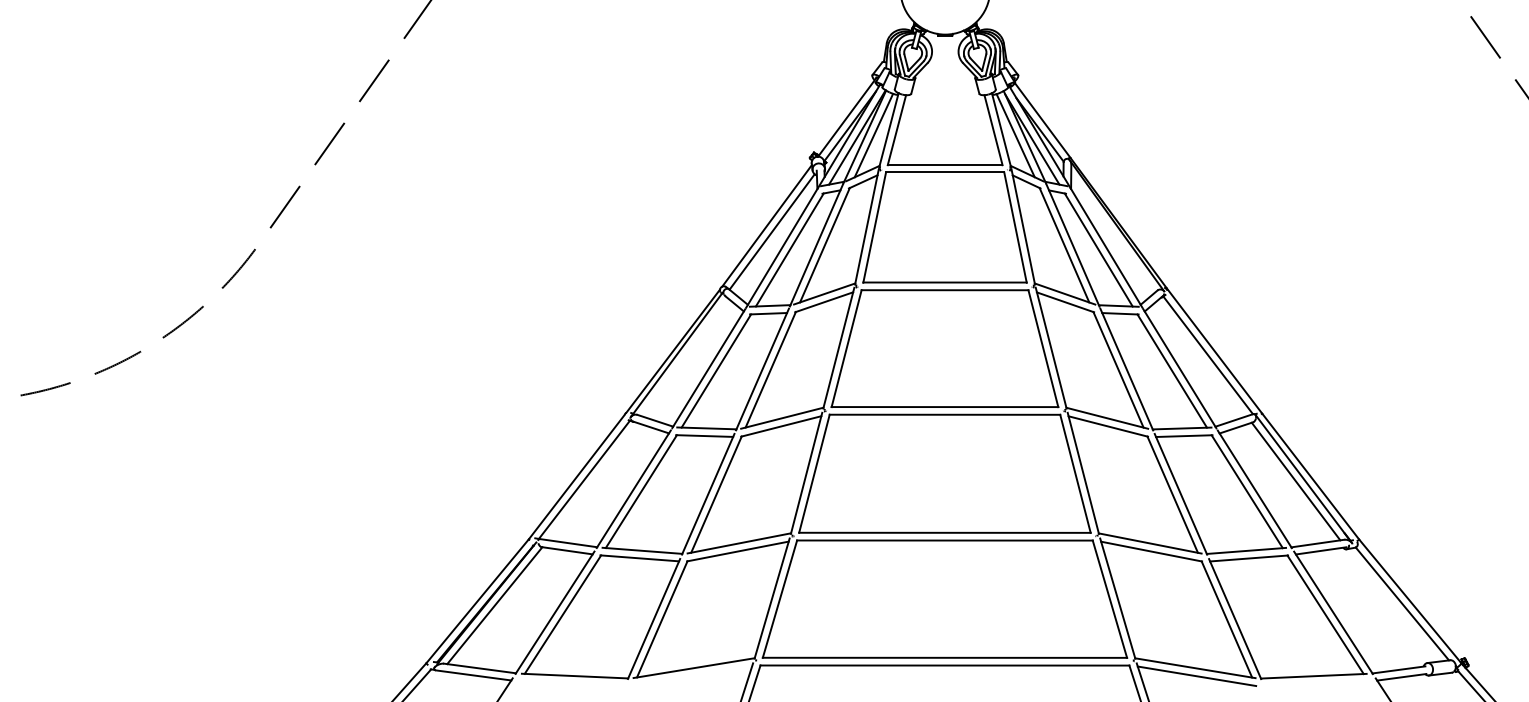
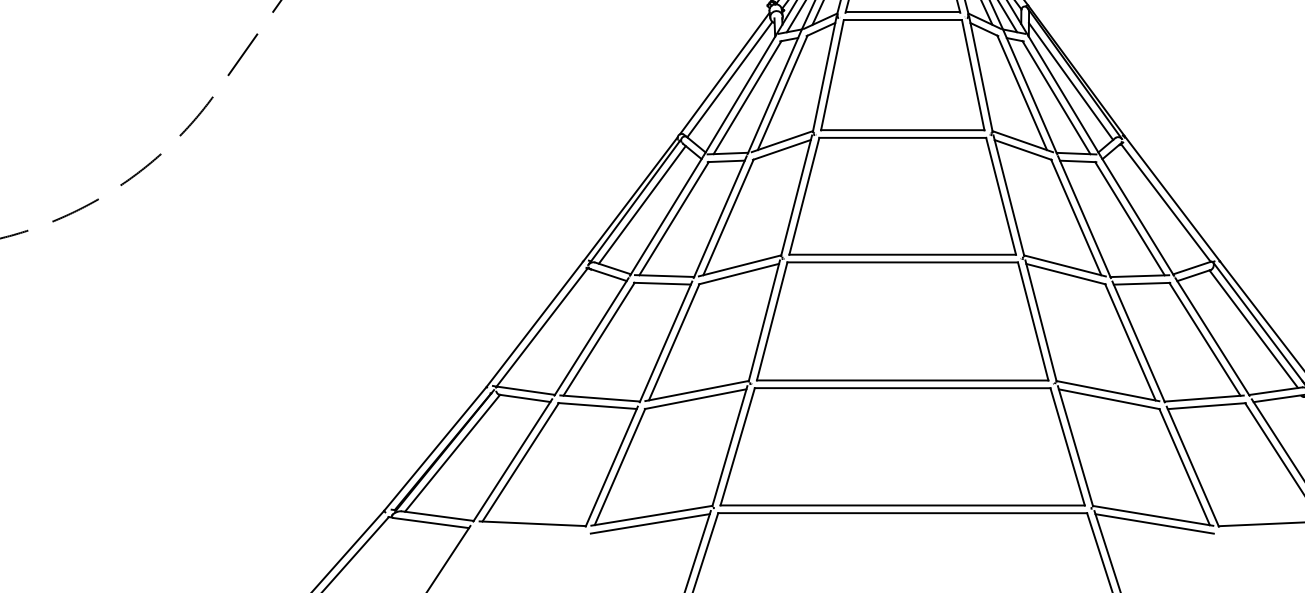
line: (1113, 233) -> (1071, 81), added
line: (684, 357) -> (642, 205), added
line: (692, 675) -> (650, 523), added

